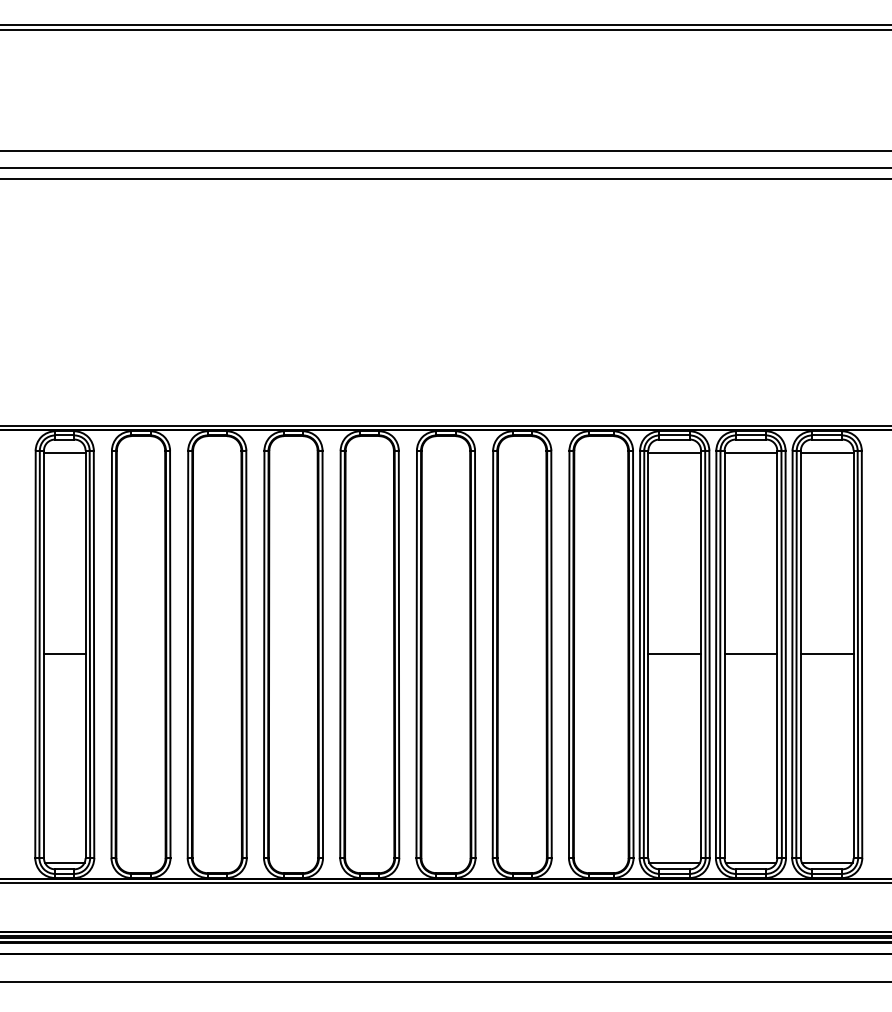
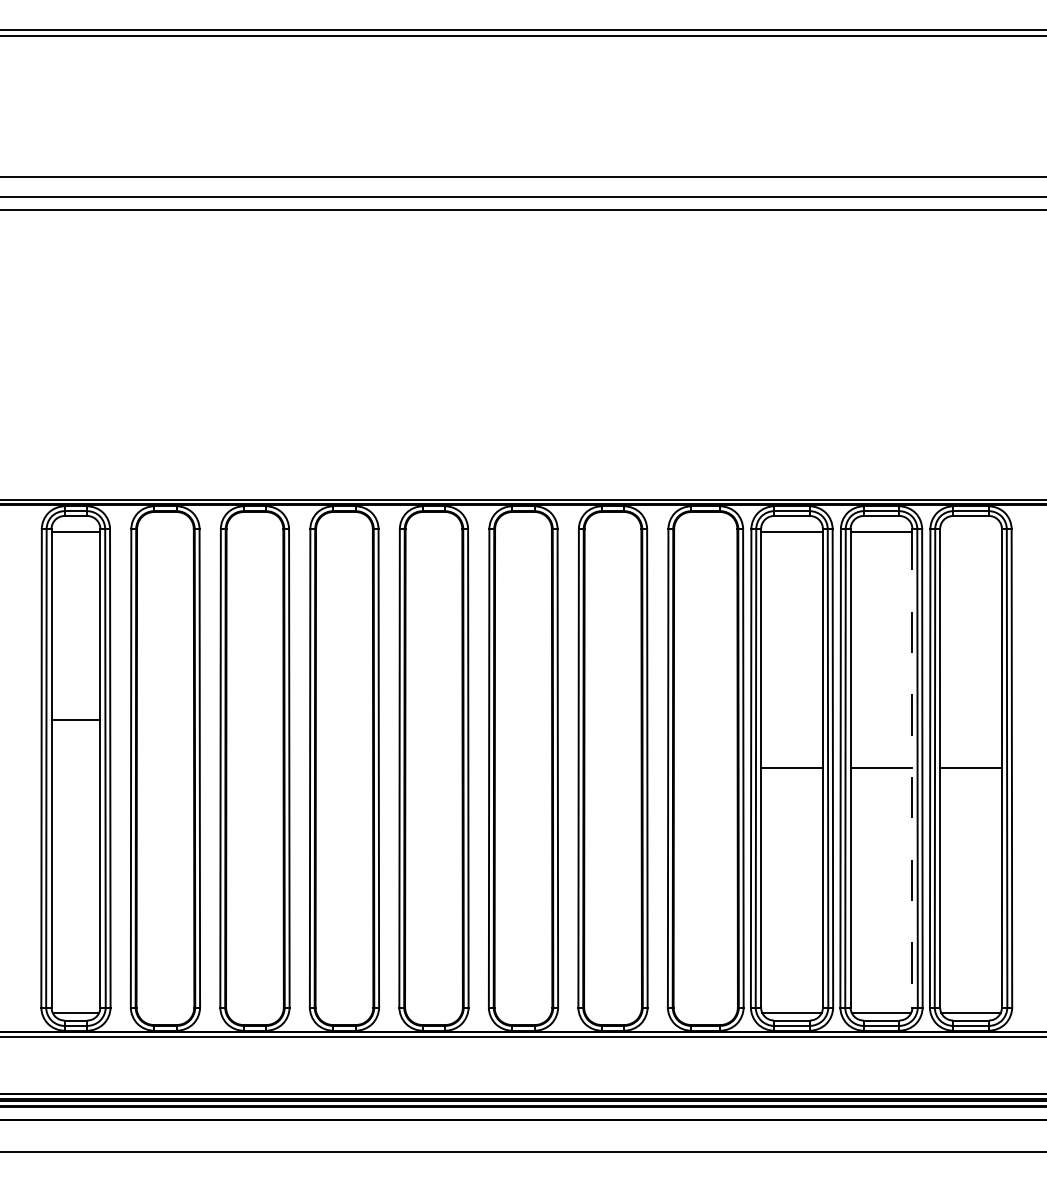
line: (826, 453) -> (970, 532), removed
line: (64, 654) -> (75, 720), moved
line: (777, 654) -> (912, 768), solid -> dashed

